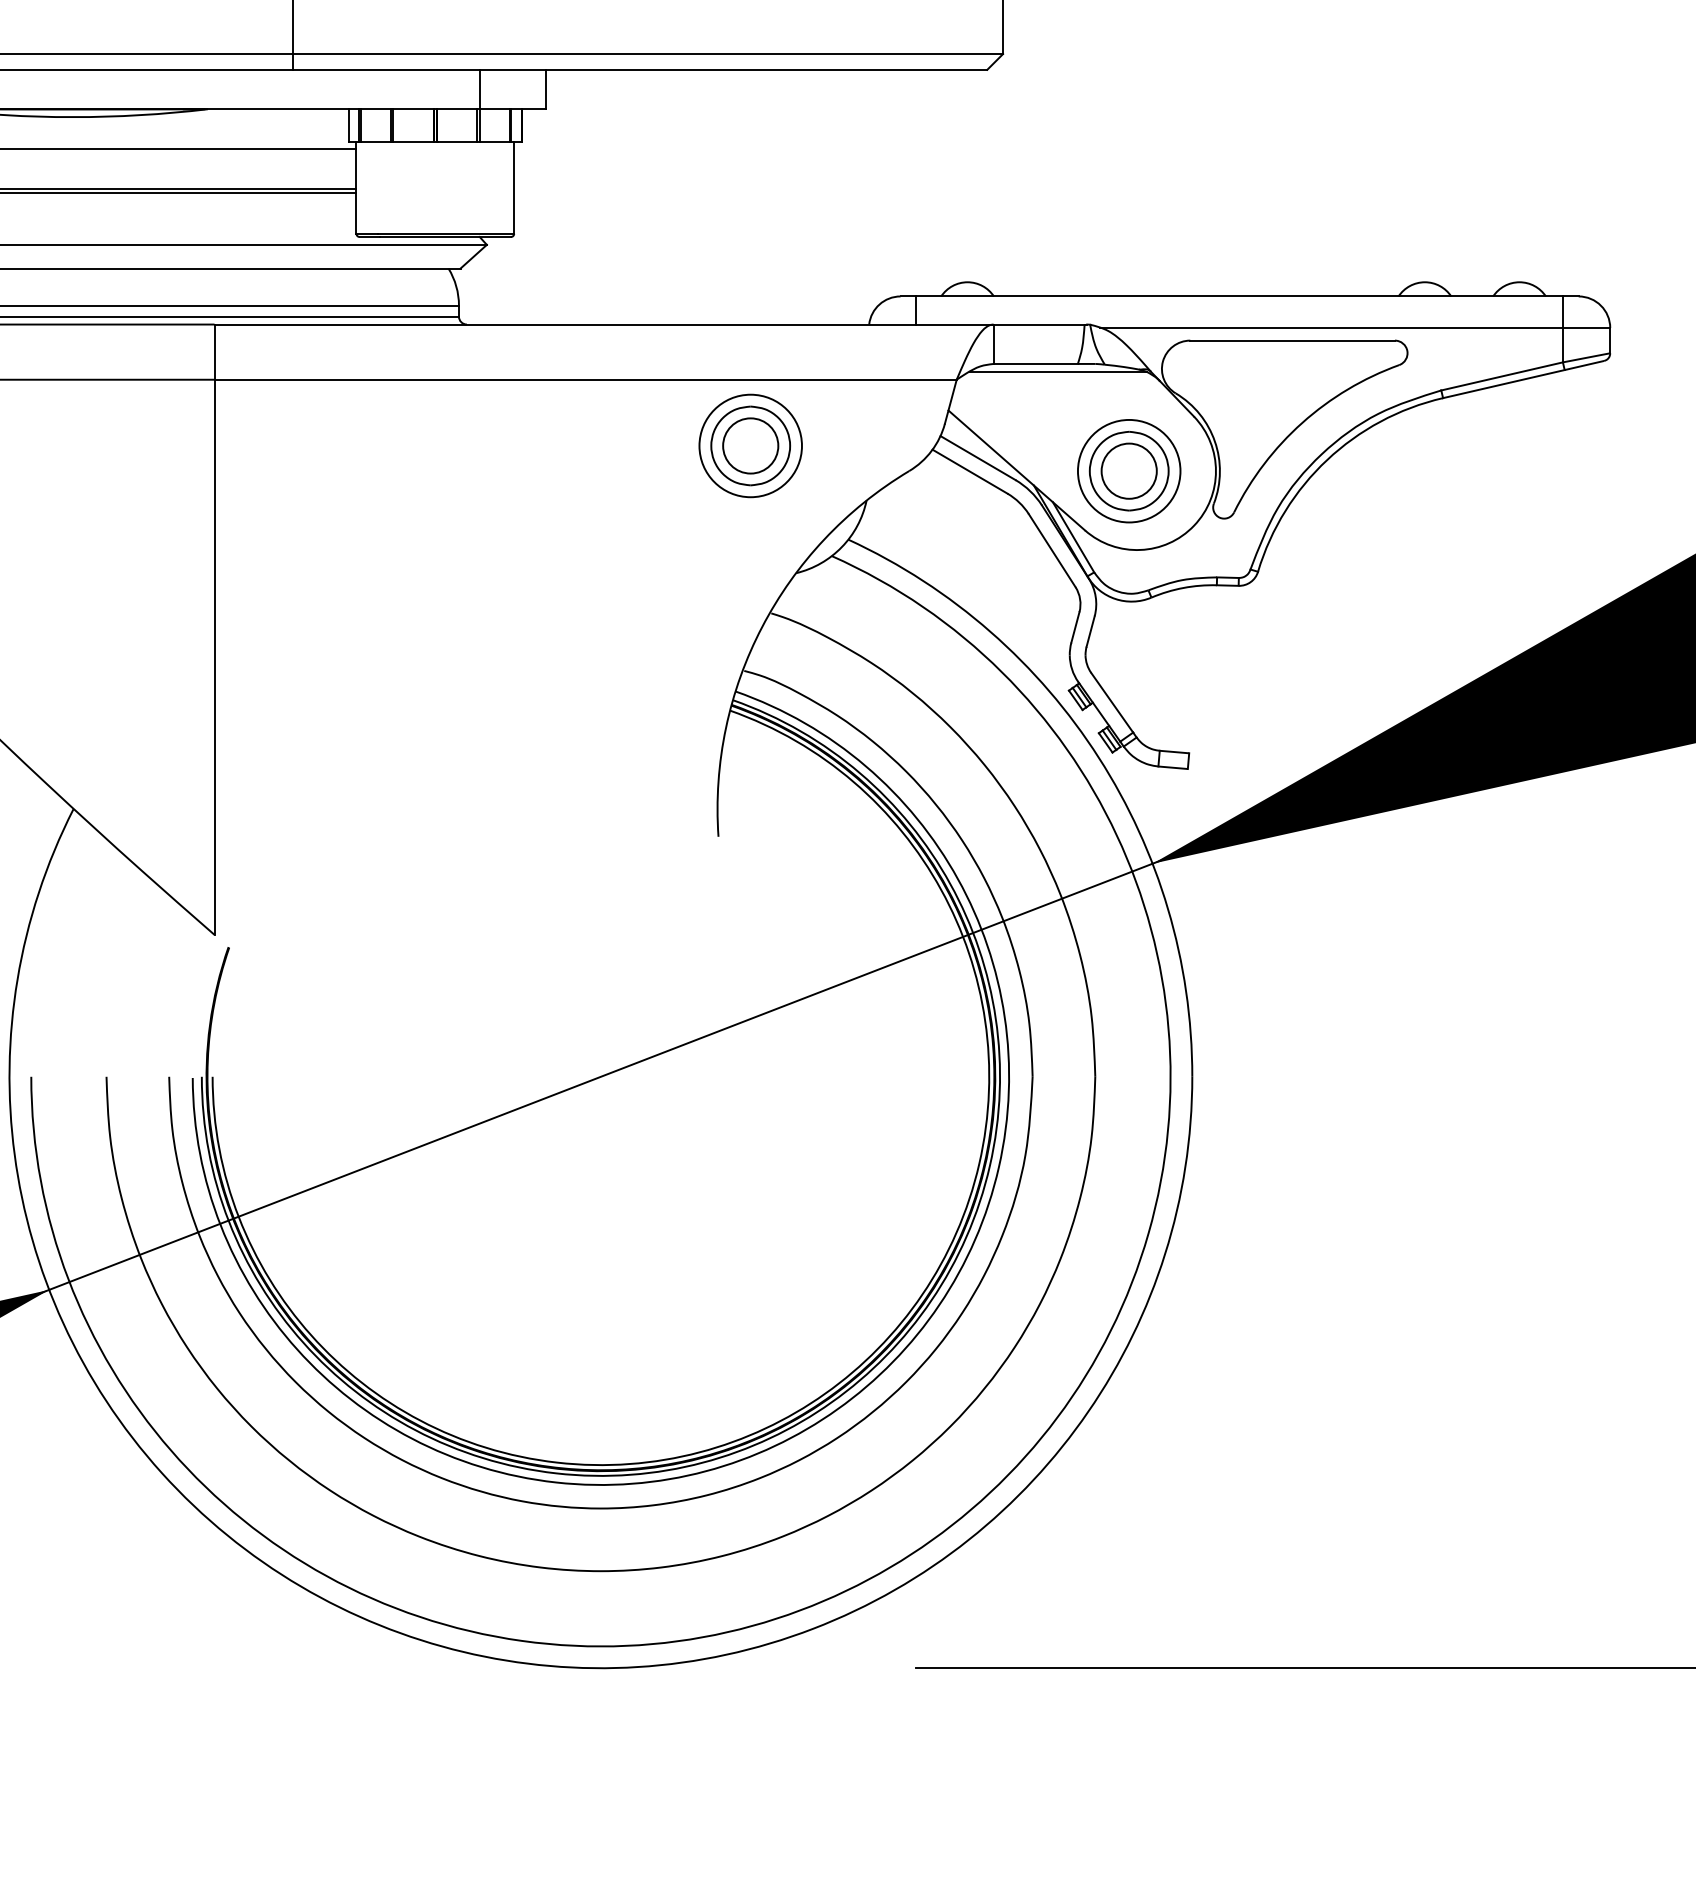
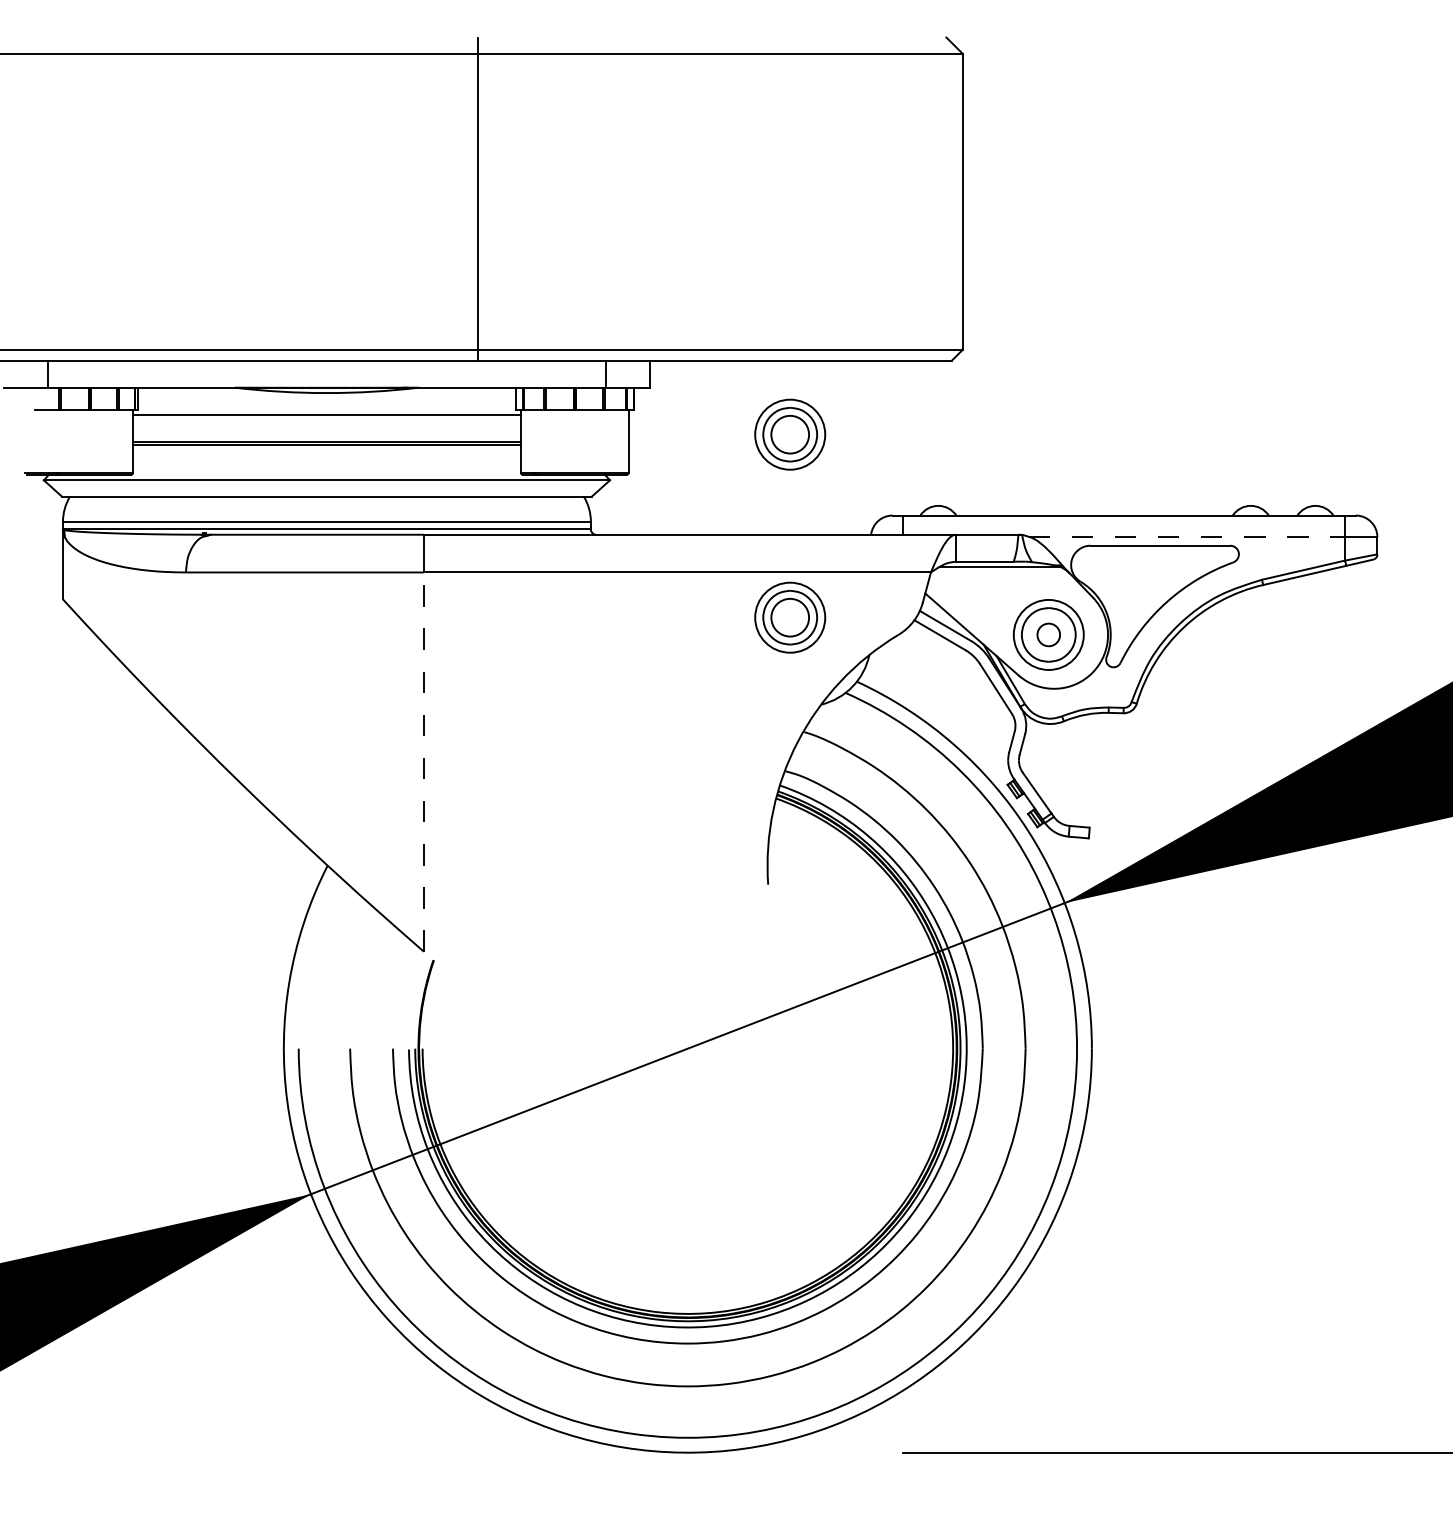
part: (751, 177) -> (790, 434), added
line: (1332, 328) -> (1187, 537), solid -> dashed
circle: (1128, 470) -> (1048, 634), size x0.6
line: (213, 657) -> (423, 762), solid -> dashed

